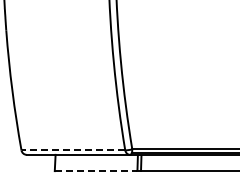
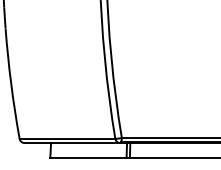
line: (73, 150) -> (67, 138), dashed -> solid
line: (96, 171) -> (88, 158), dashed -> solid

